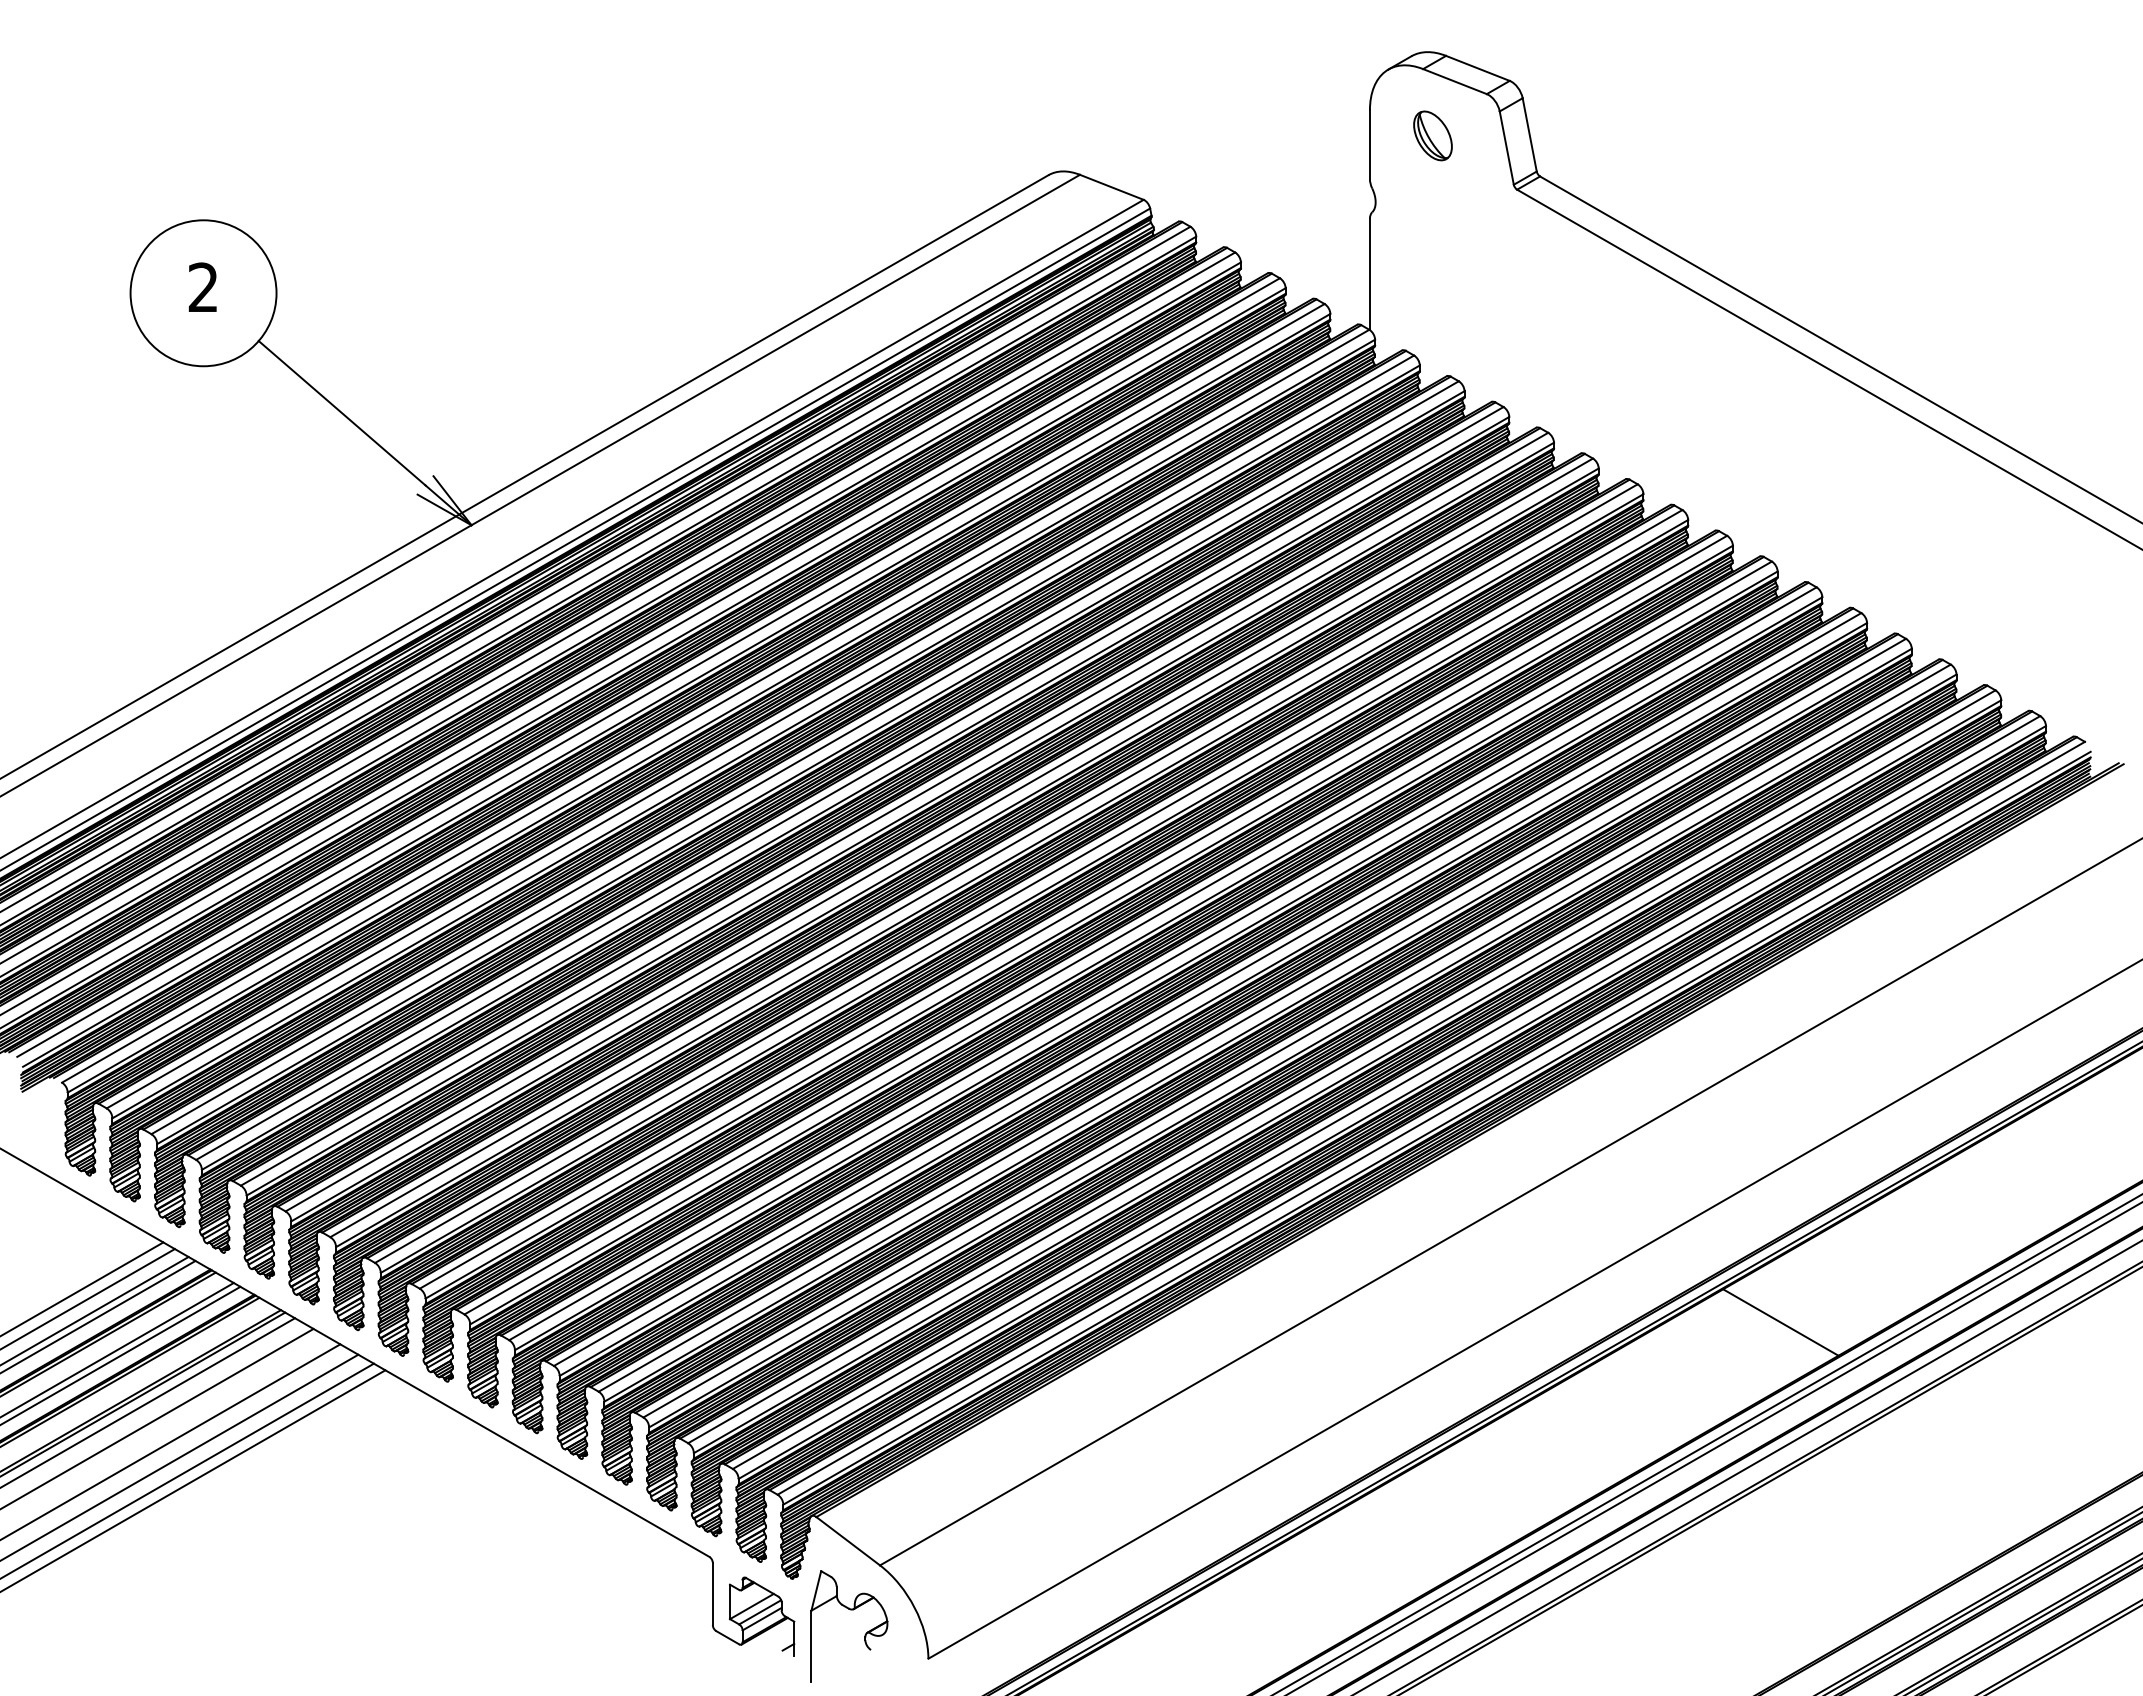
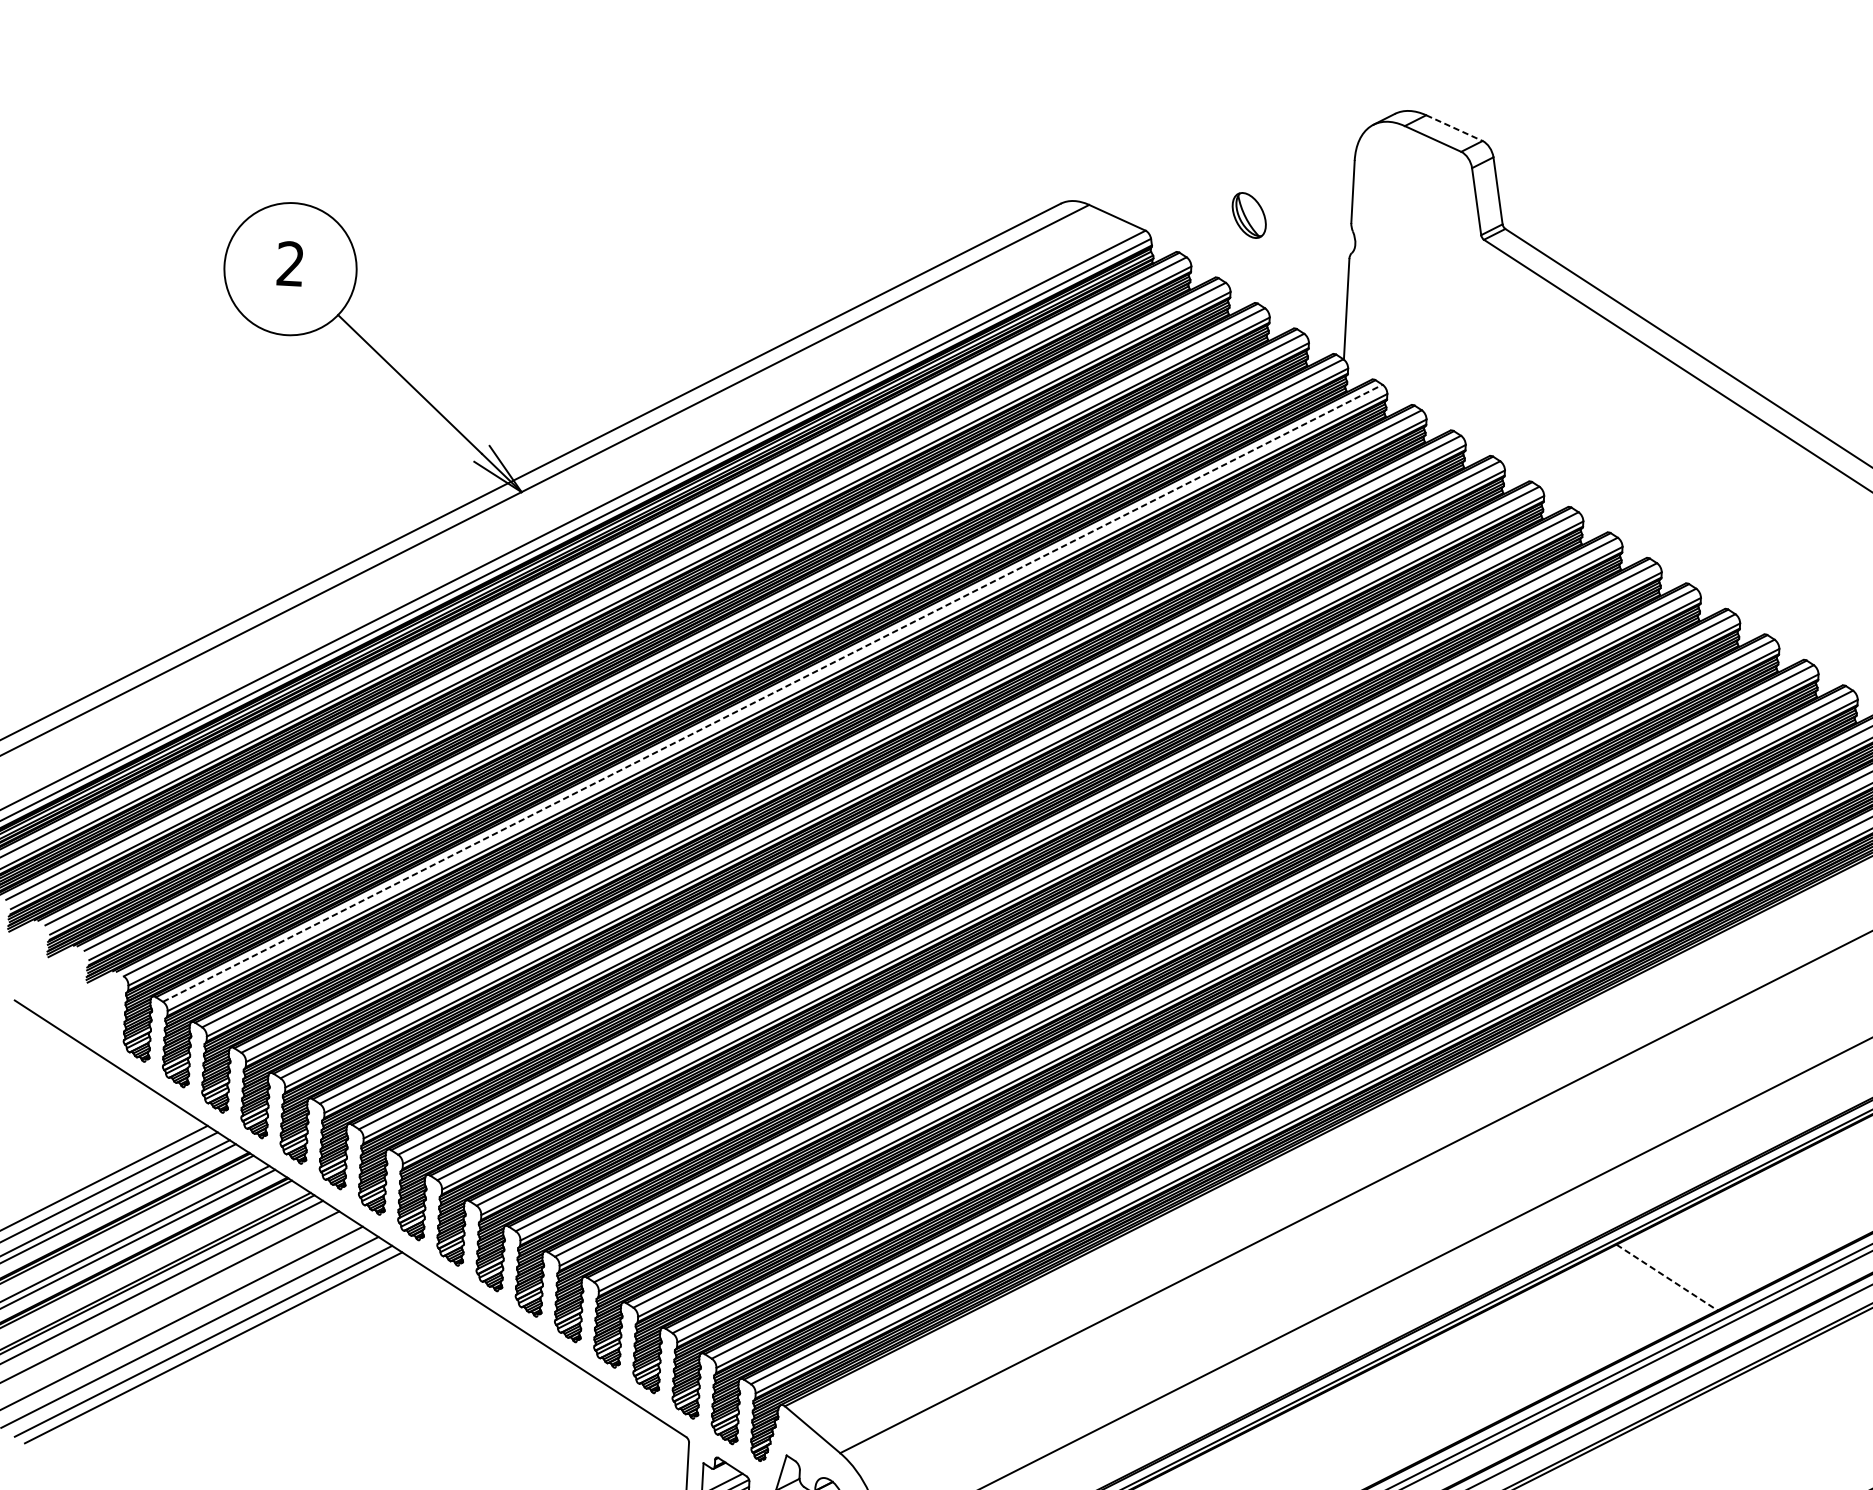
line: (1478, 68) -> (1454, 128), solid -> dashed
part: (1432, 135) -> (1248, 215), moved
line: (760, 731) -> (772, 692), solid -> dashed
line: (1780, 1322) -> (1666, 1277), solid -> dashed

